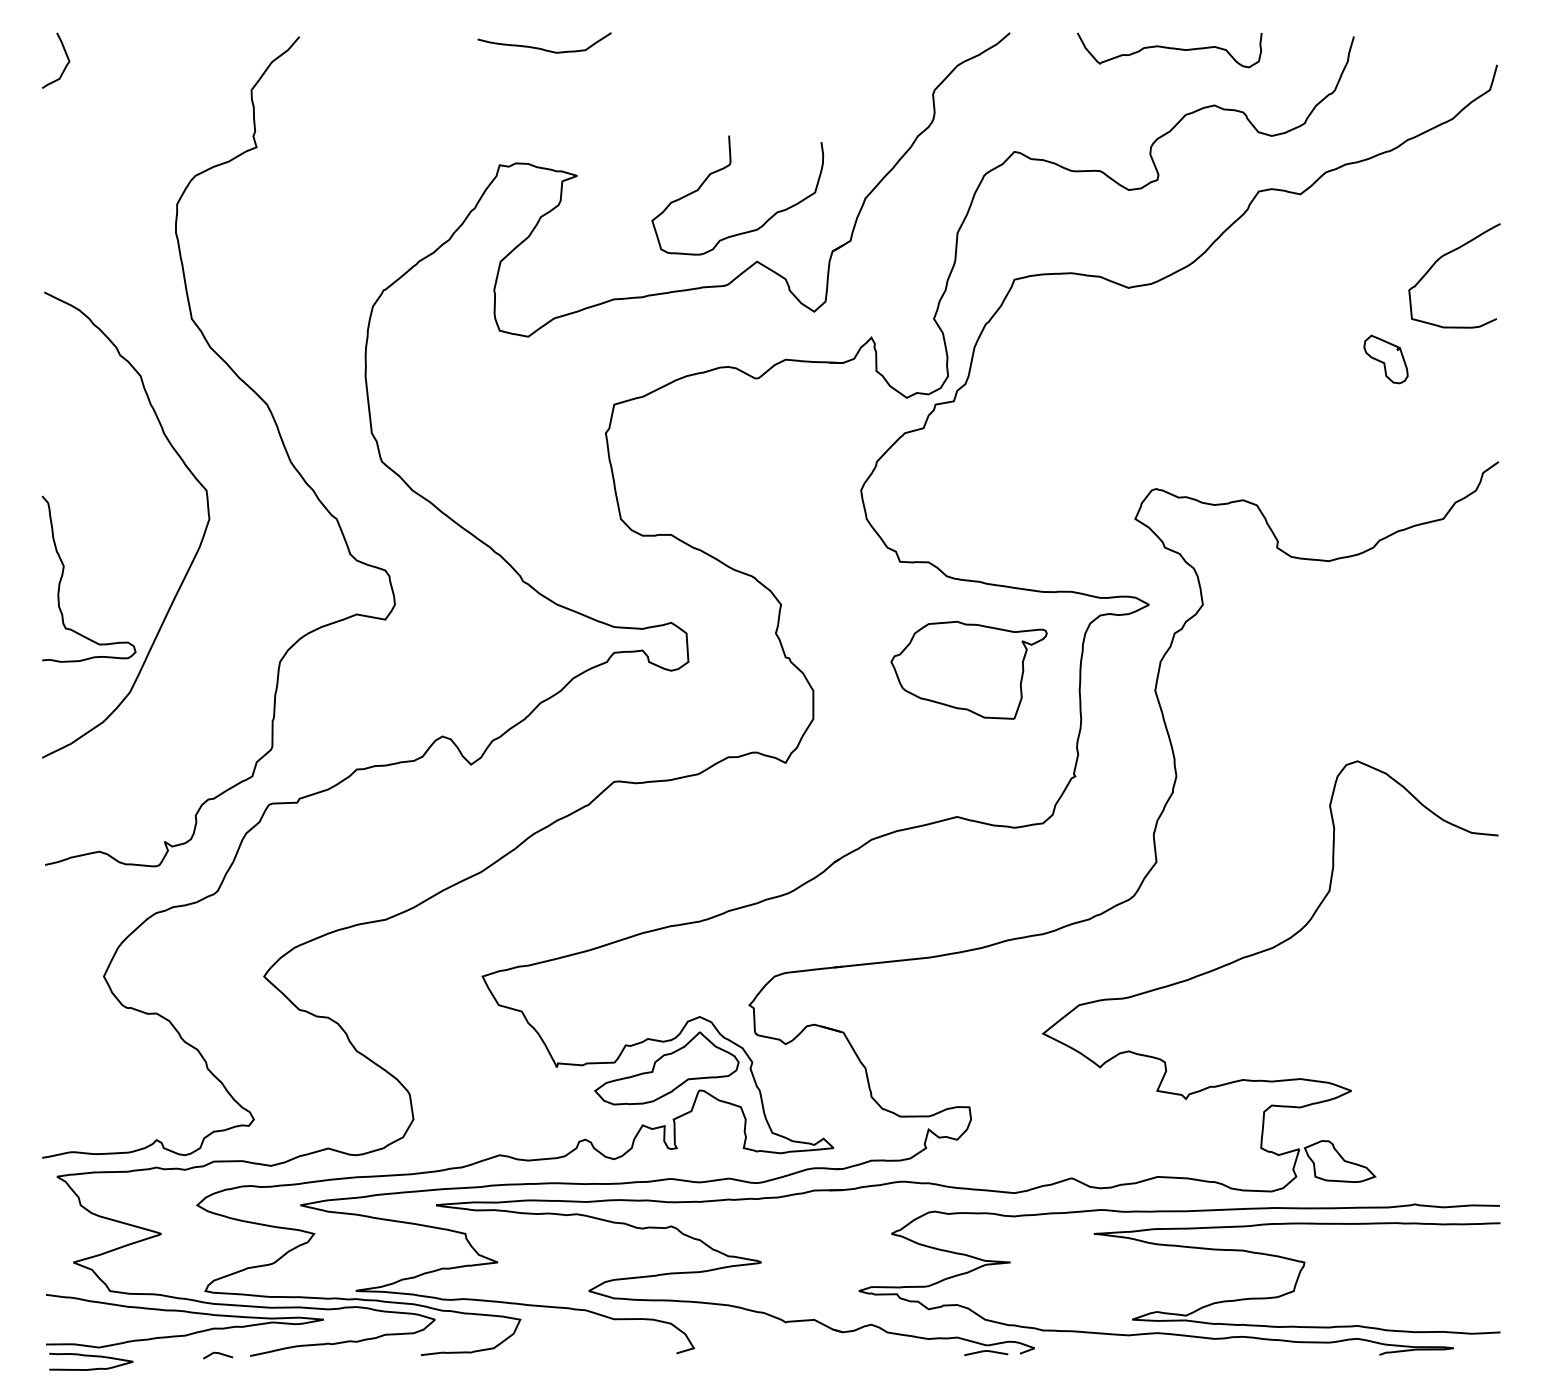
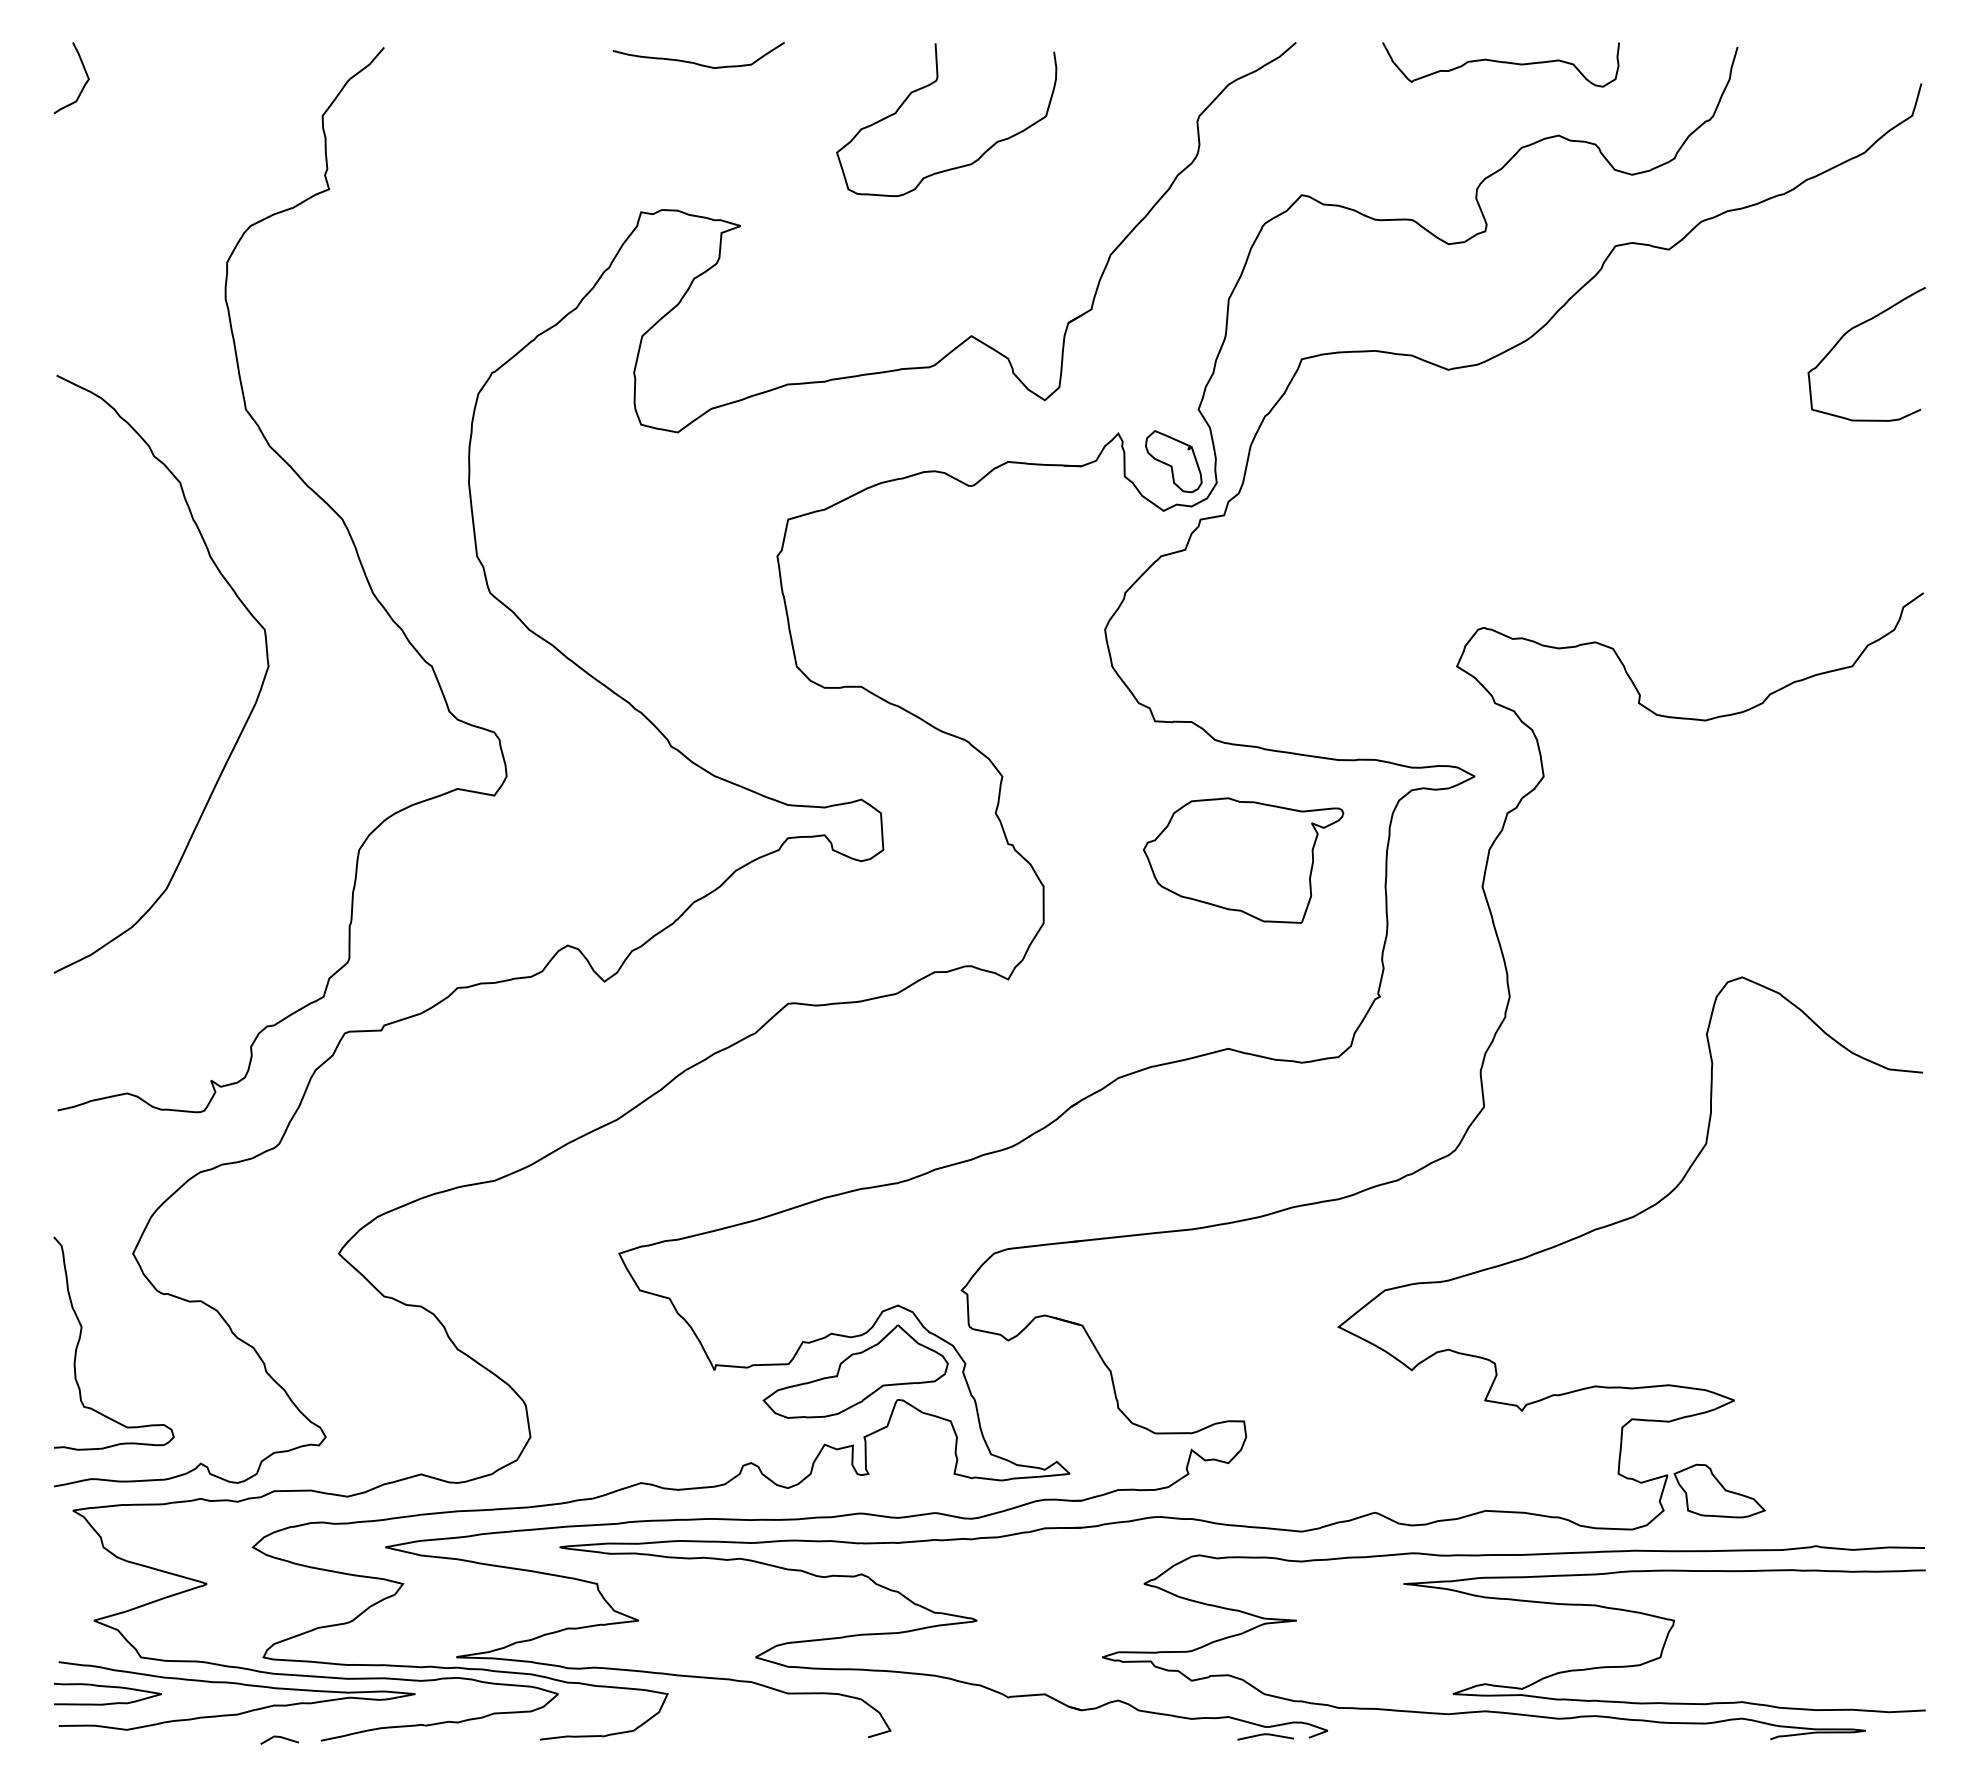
curve: (725, 168) -> (930, 85), moved
part: (1385, 359) -> (1173, 461), moved
curve: (63, 572) -> (81, 1335), moved
curve: (90, 1356) -> (107, 1687), moved

